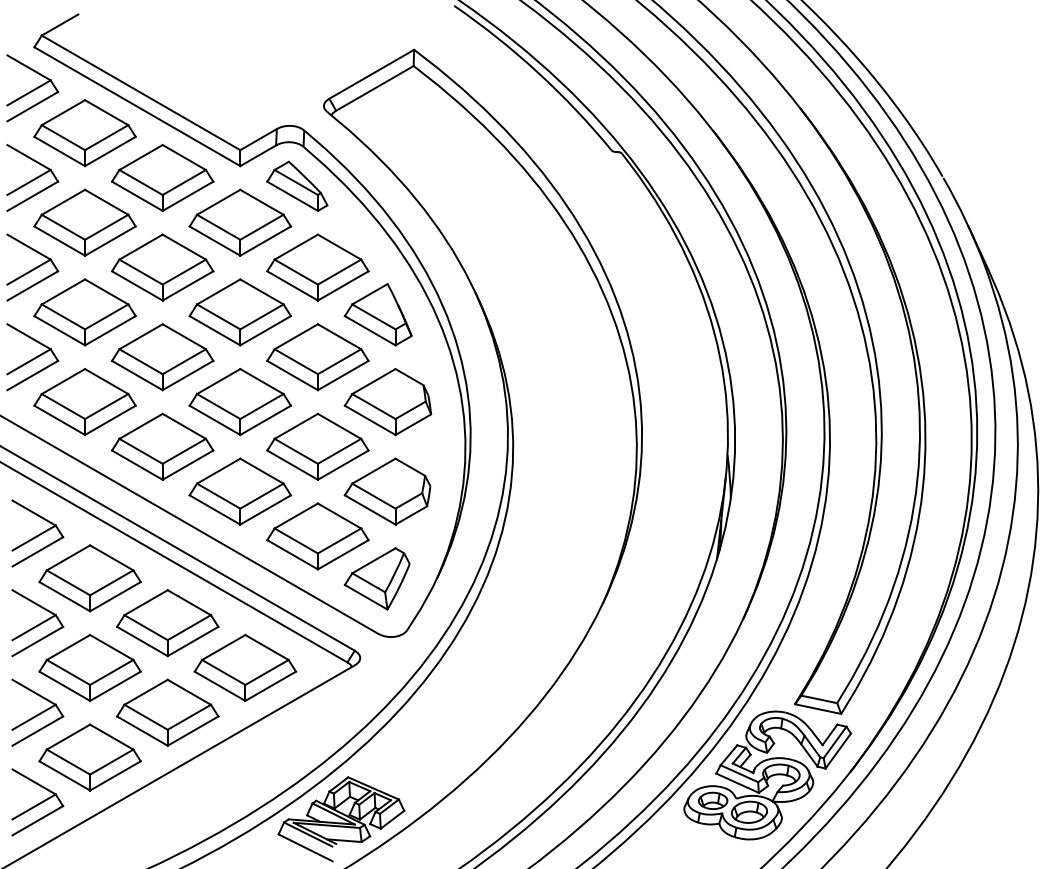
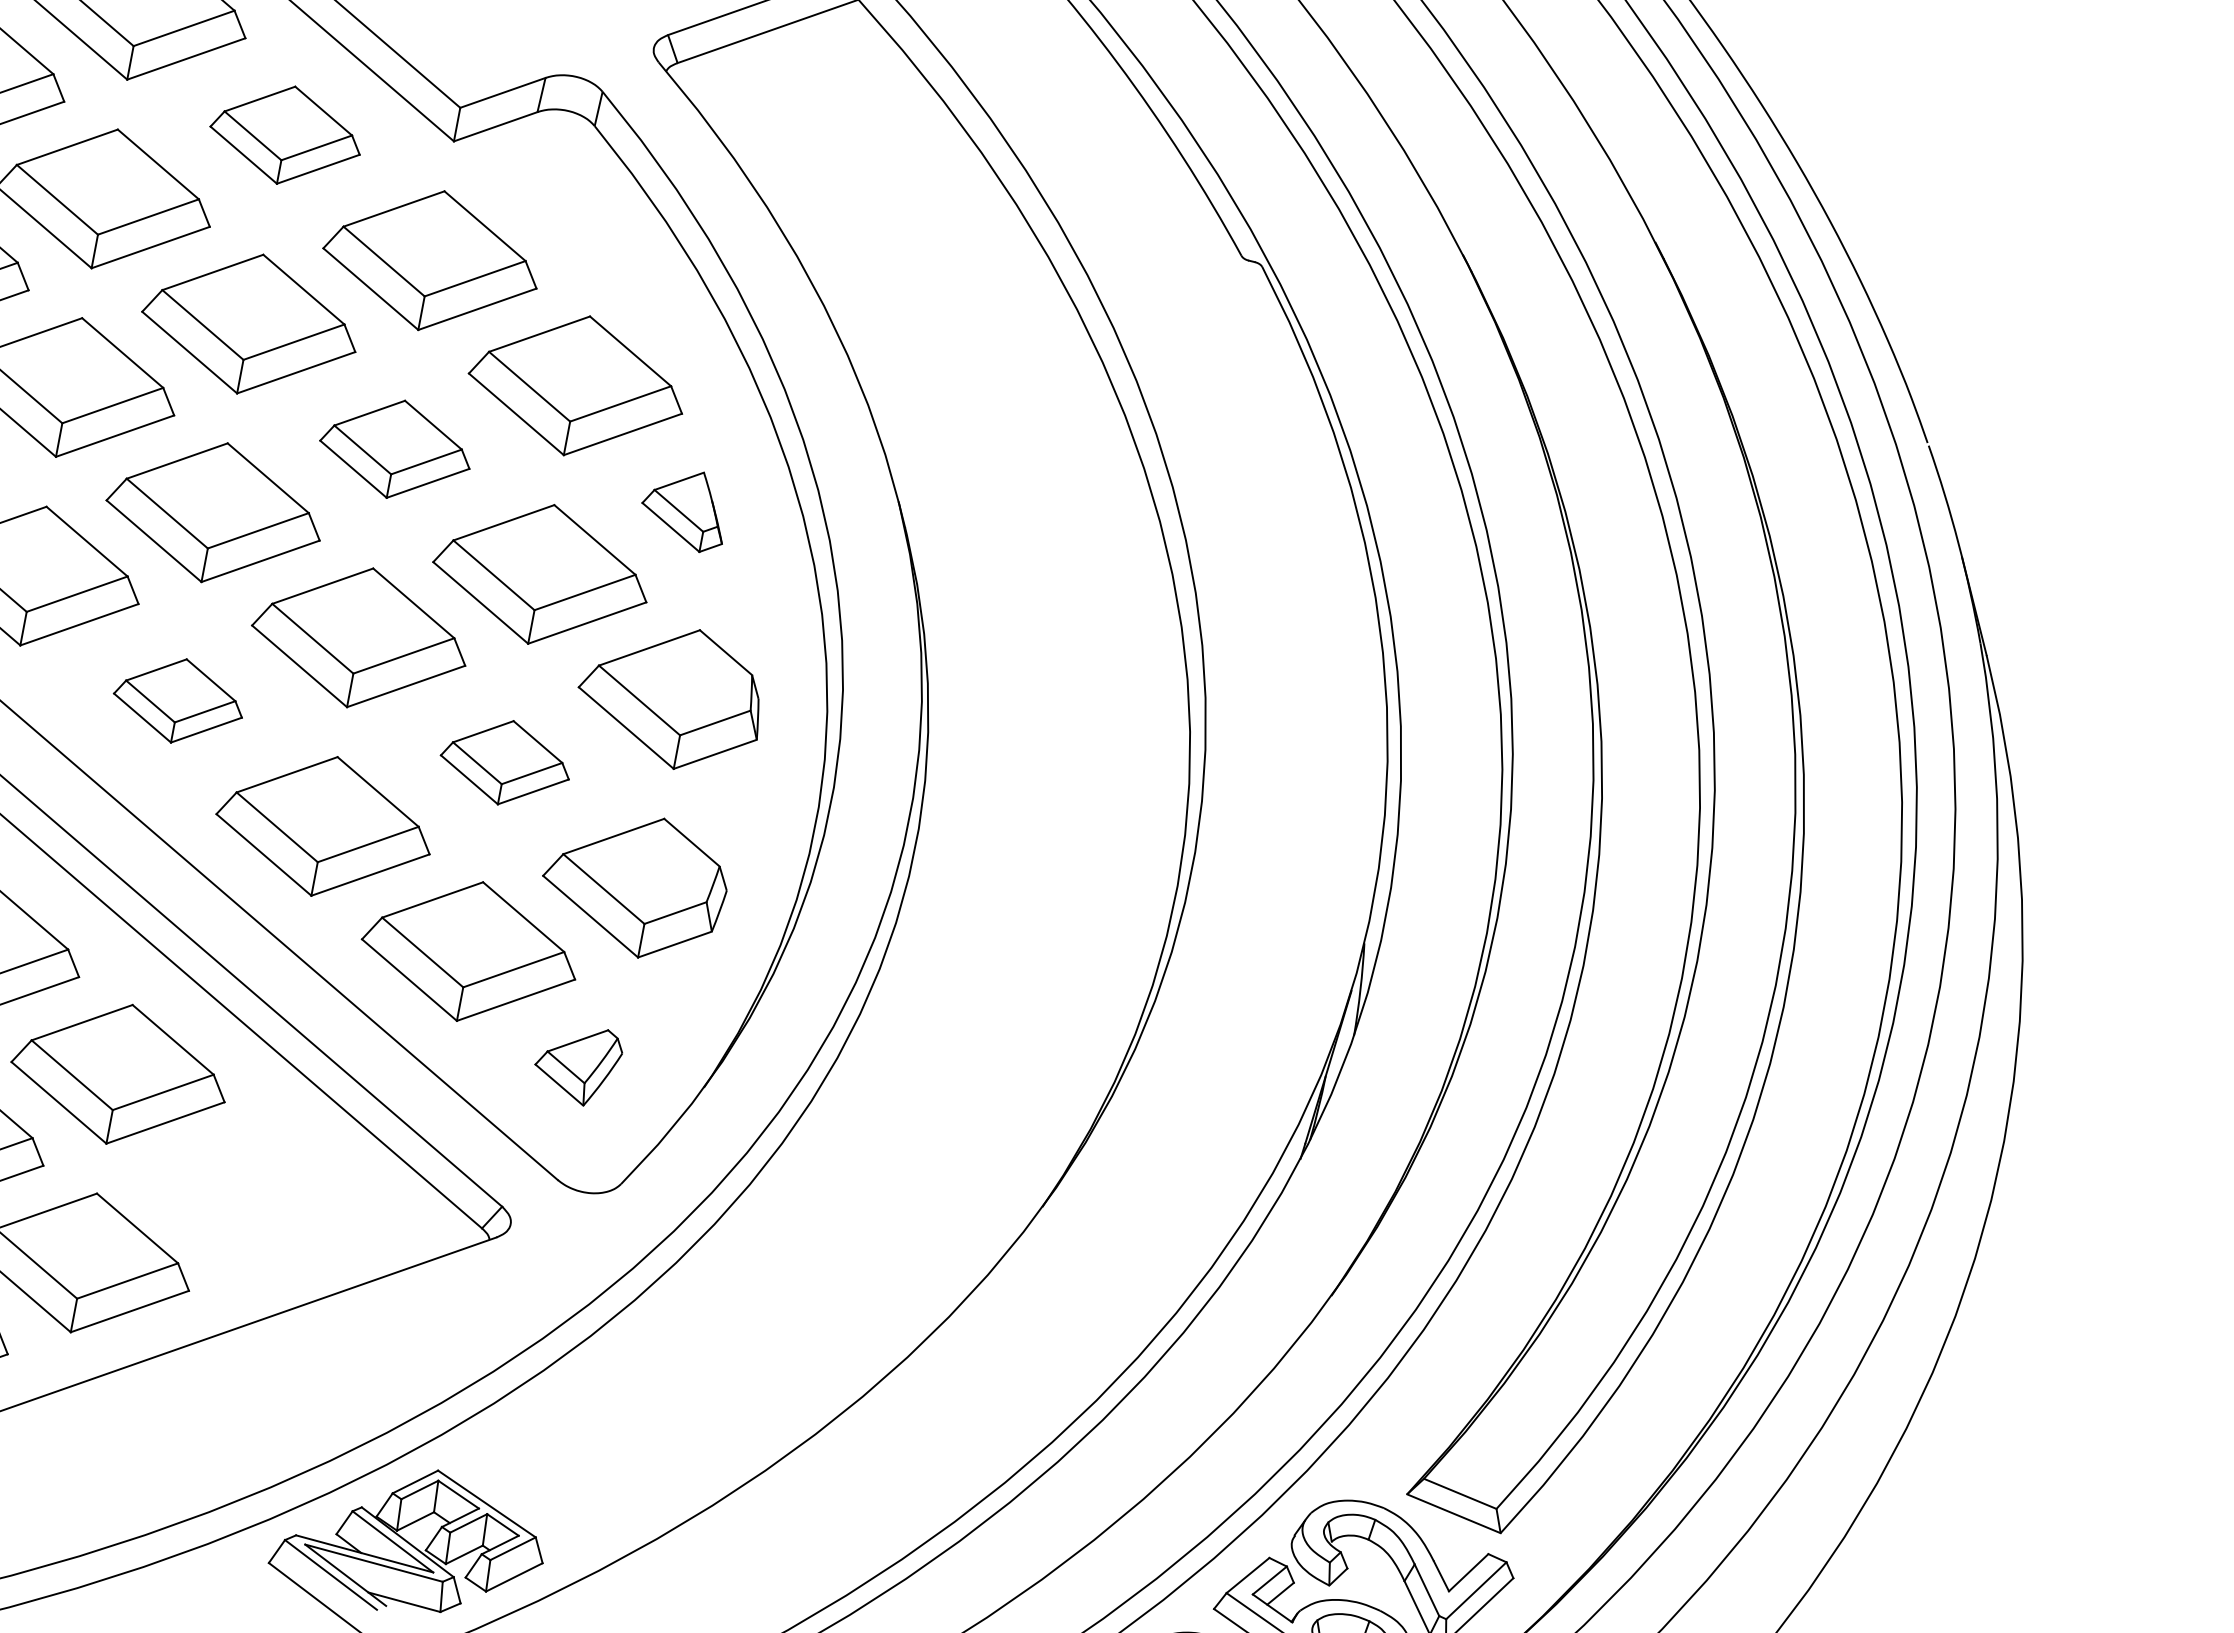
part: (162, 177) -> (285, 134), size x0.7
part: (297, 185) -> (566, 204), removed
part: (240, 312) -> (396, 449), size x0.7
part: (377, 314) -> (683, 508), size x0.6
part: (162, 446) -> (178, 700), size x0.6
part: (317, 446) -> (504, 762), size x0.6
part: (376, 578) -> (576, 1063), size x0.6
part: (245, 667) -> (265, 1198), removed

